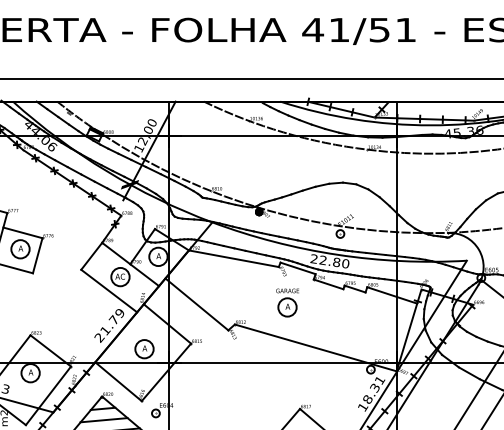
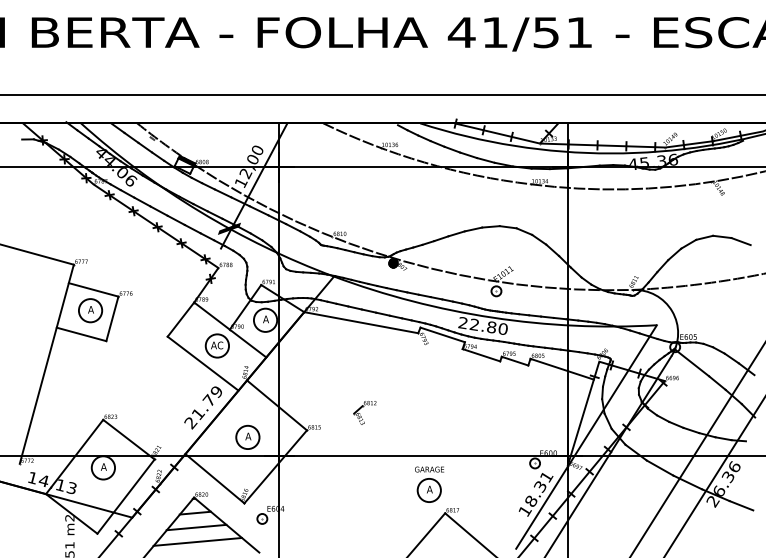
part: (287, 302) -> (429, 484), moved
line: (197, 304) -> (314, 380), removed
line: (315, 347) -> (464, 435), removed

